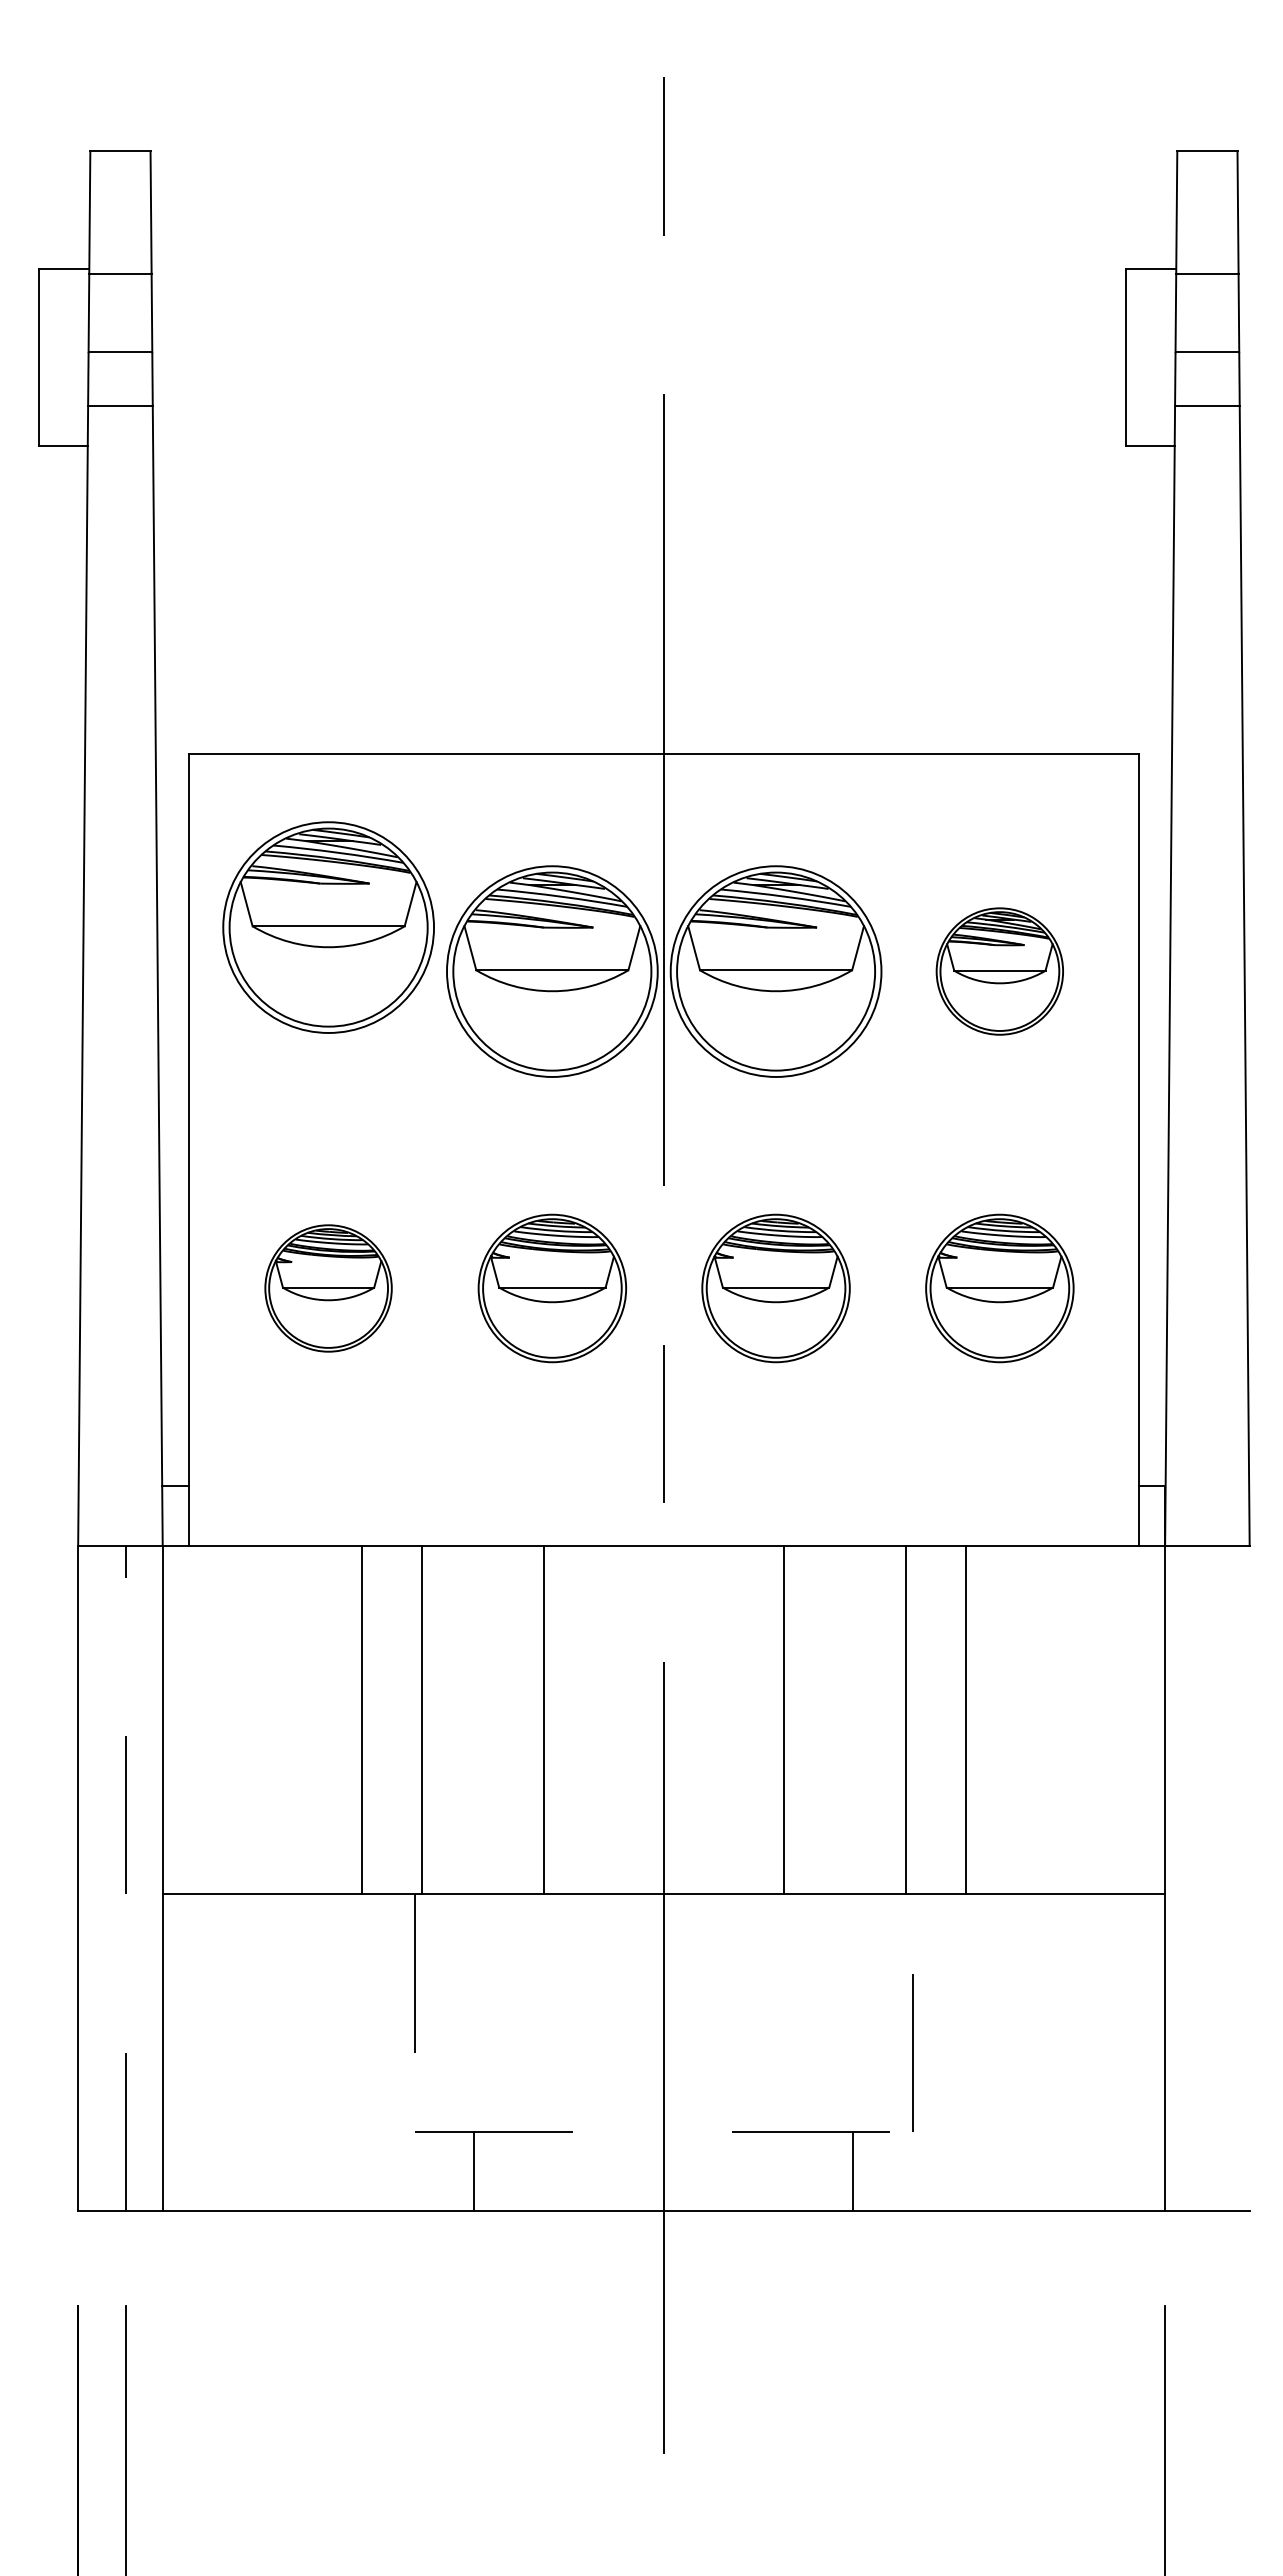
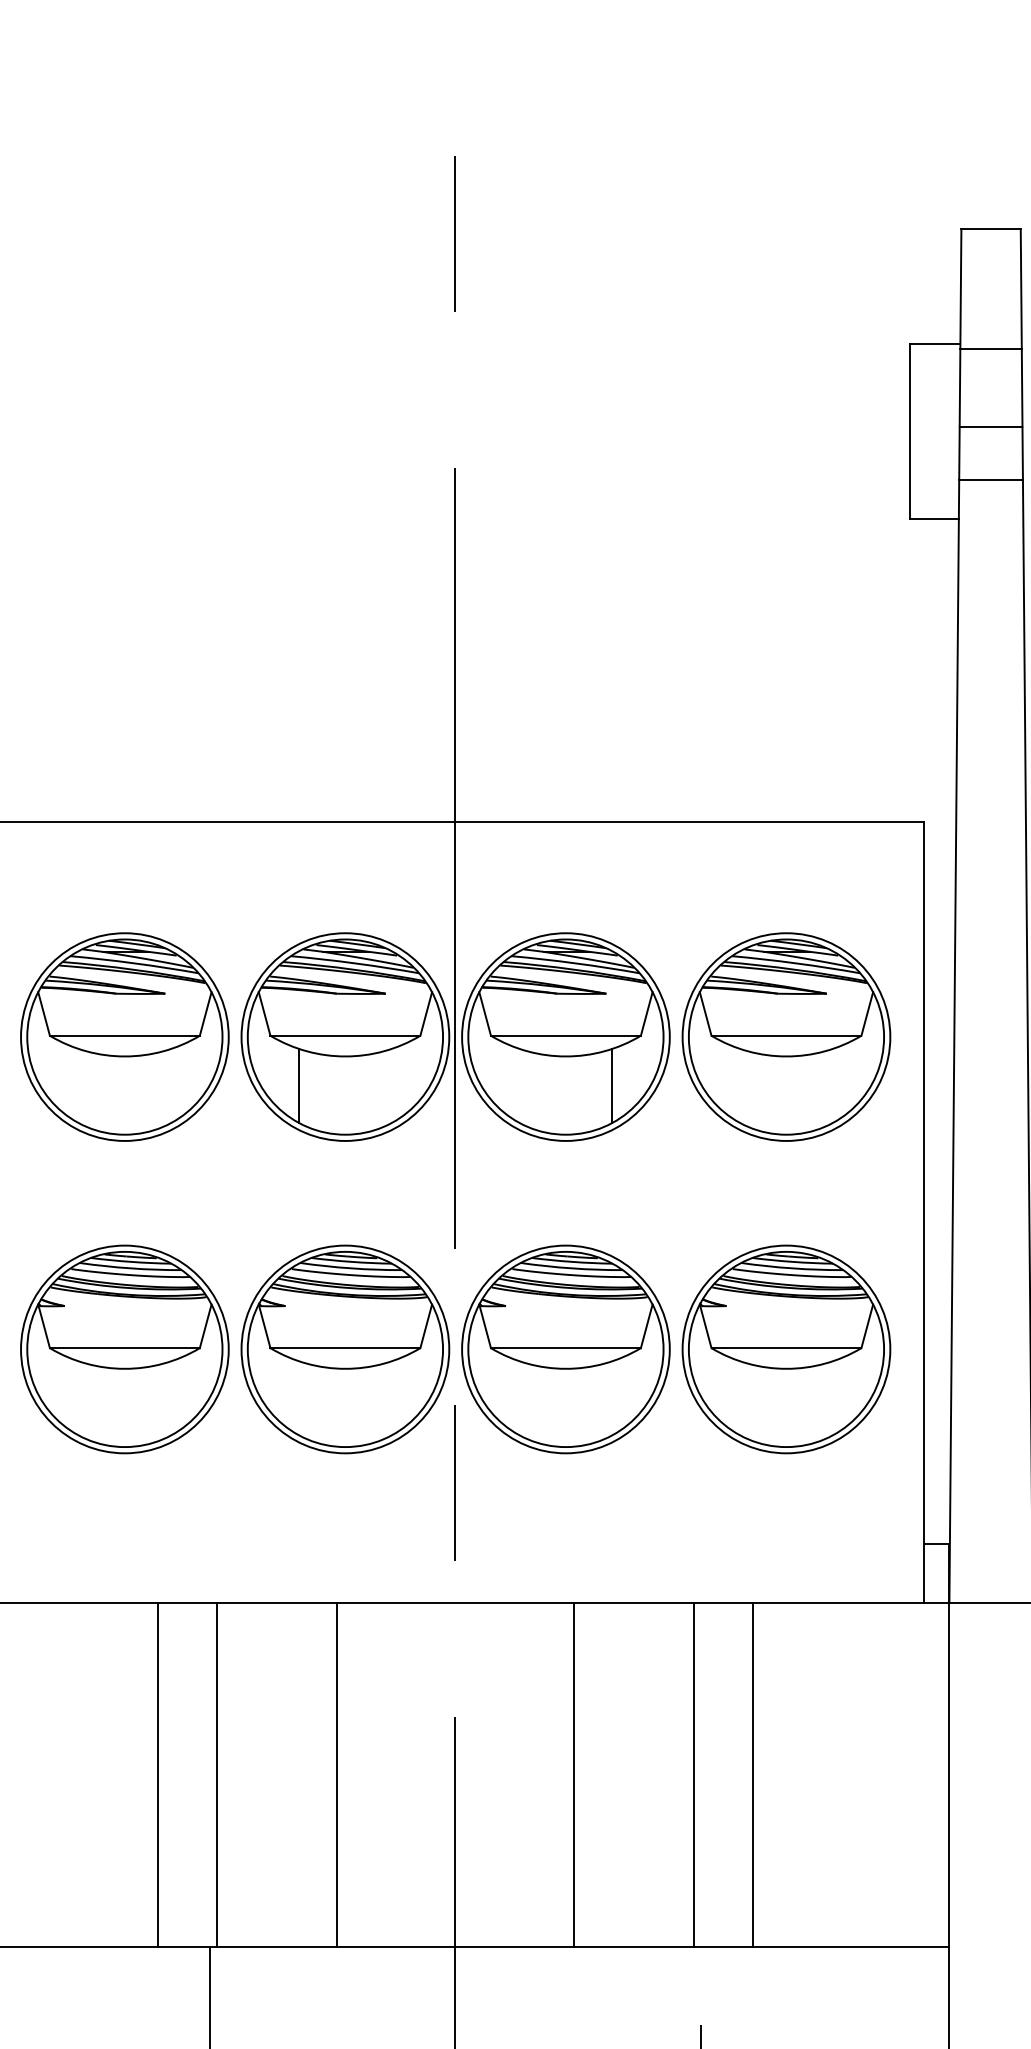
part: (328, 927) -> (124, 1036), moved
part: (999, 971) -> (786, 1036), size x1.67
line: (505, 1020) -> (299, 1085), added
line: (822, 1021) -> (611, 1086), added
part: (328, 1288) -> (124, 1349), size x1.67
part: (552, 1288) -> (345, 1349), size x1.43
part: (775, 1288) -> (565, 1349), size x1.43
part: (999, 1288) -> (786, 1349), size x1.43

